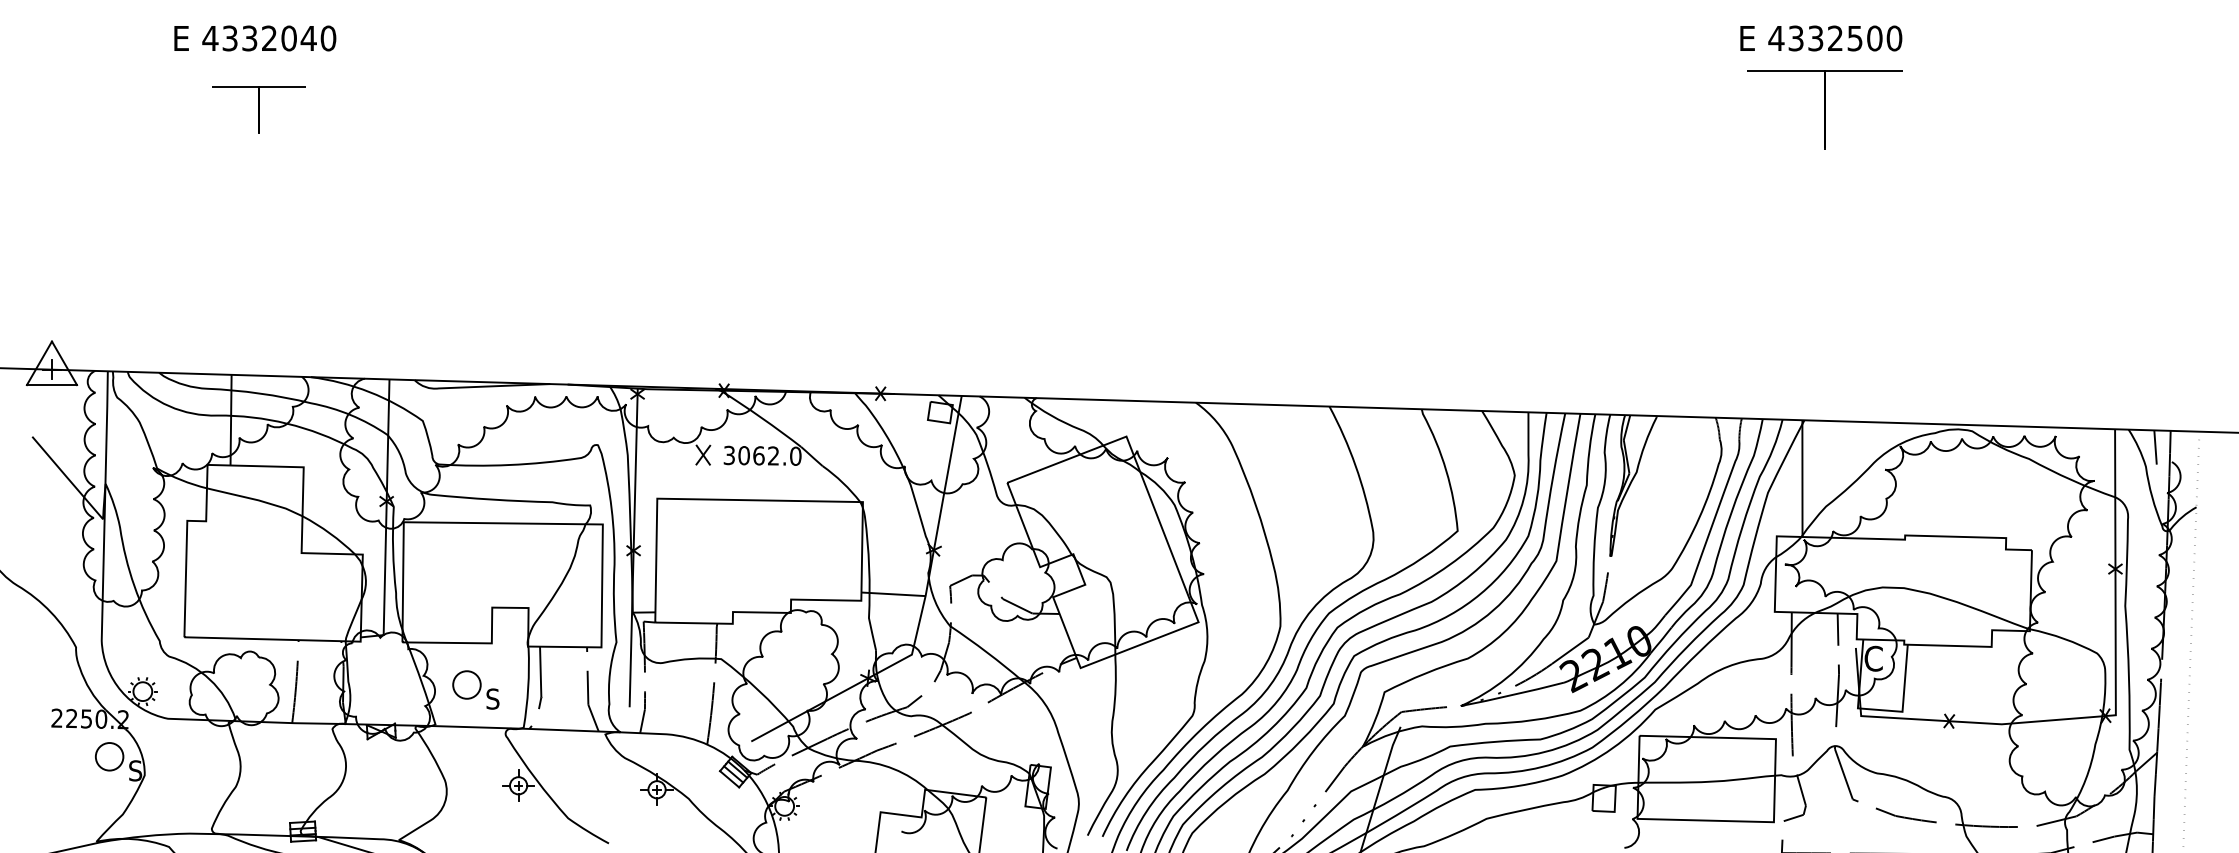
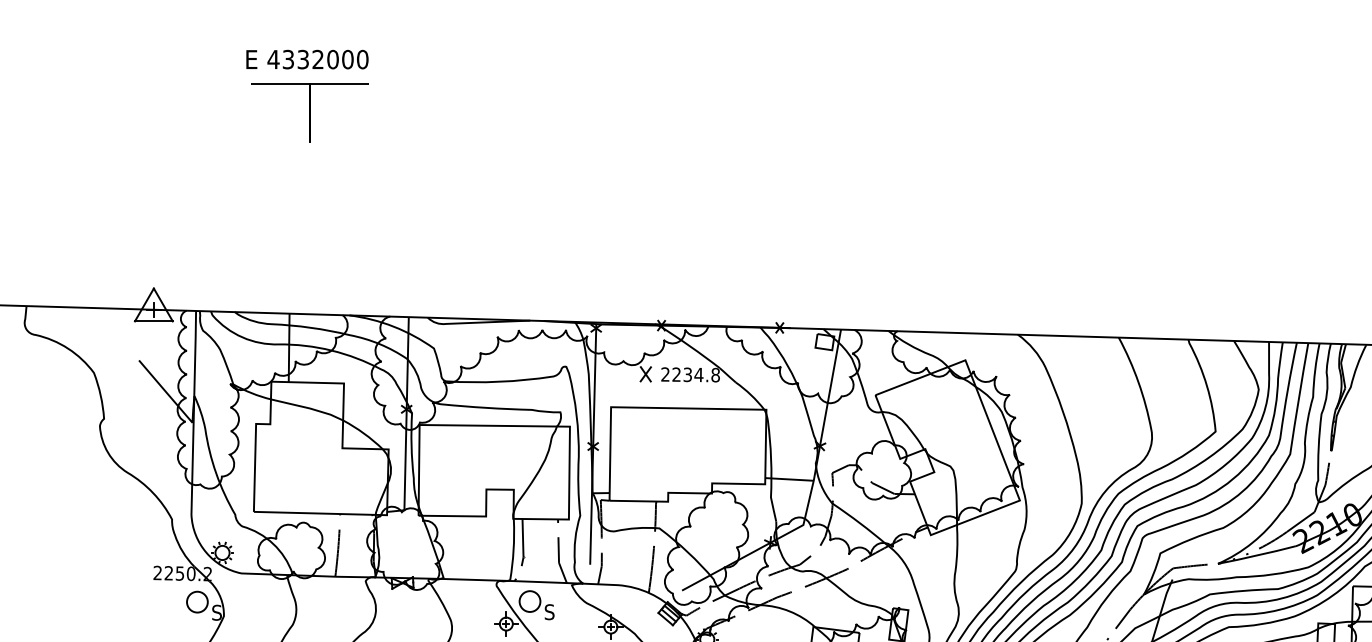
text: (308, 38) -> (347, 59), 4332040 -> 4332000
part: (258, 109) -> (309, 113), size x1.67
text: (762, 455) -> (690, 374), 3062.0 -> 2234.8
part: (475, 689) -> (536, 604), moved

